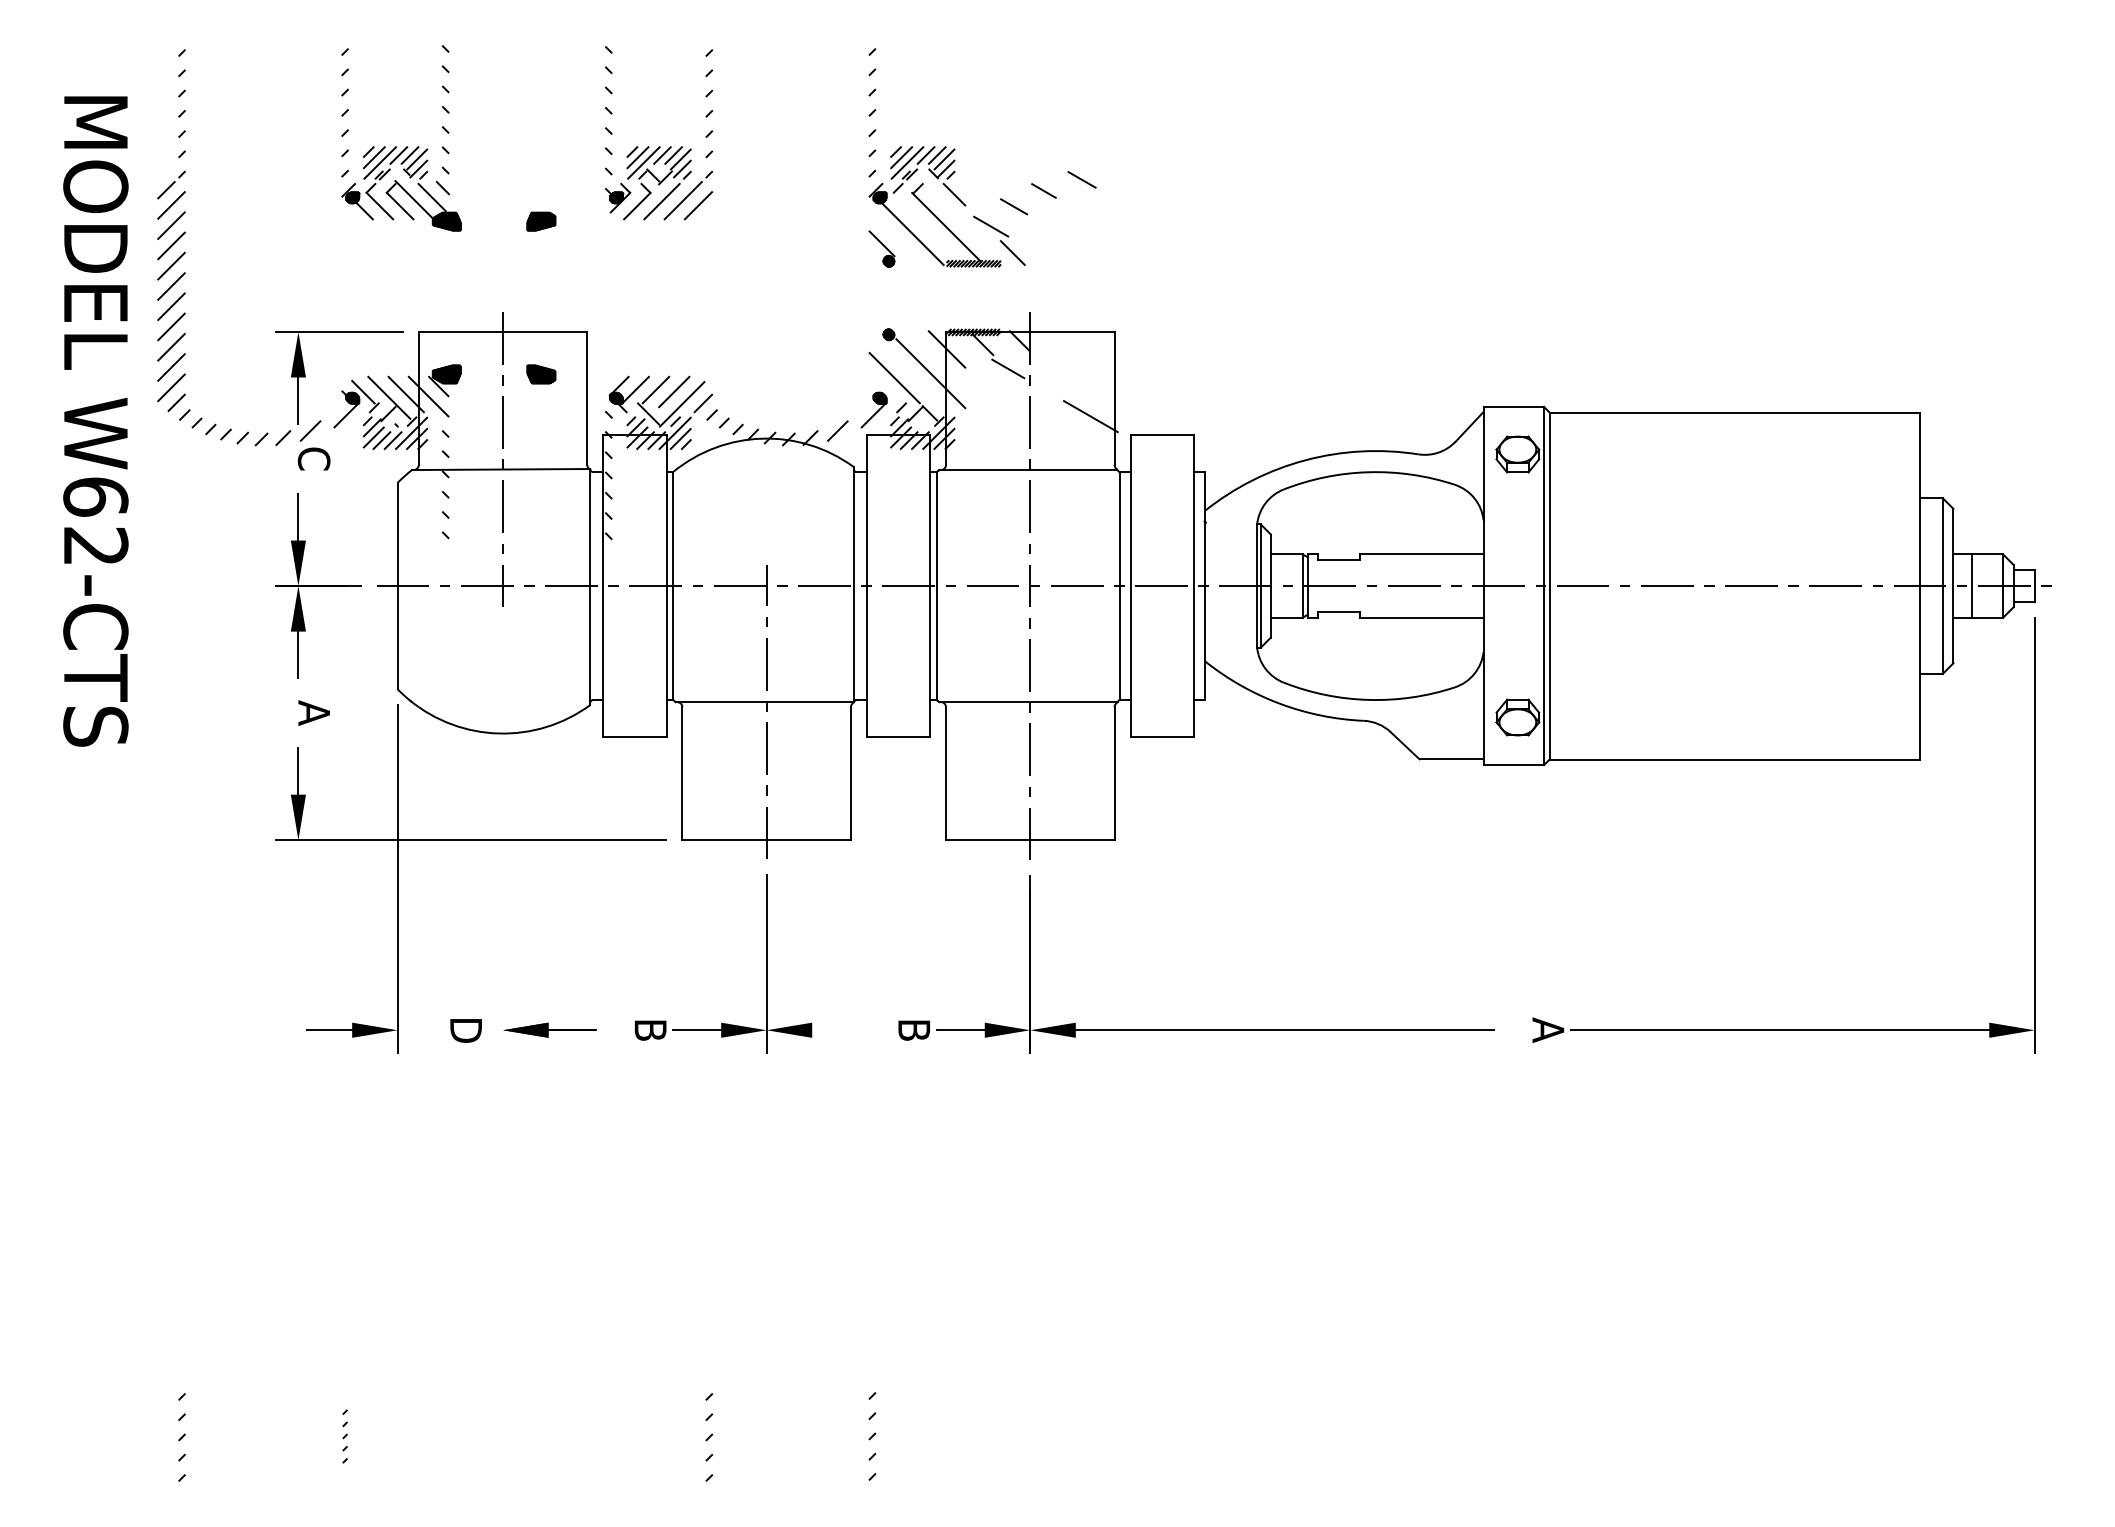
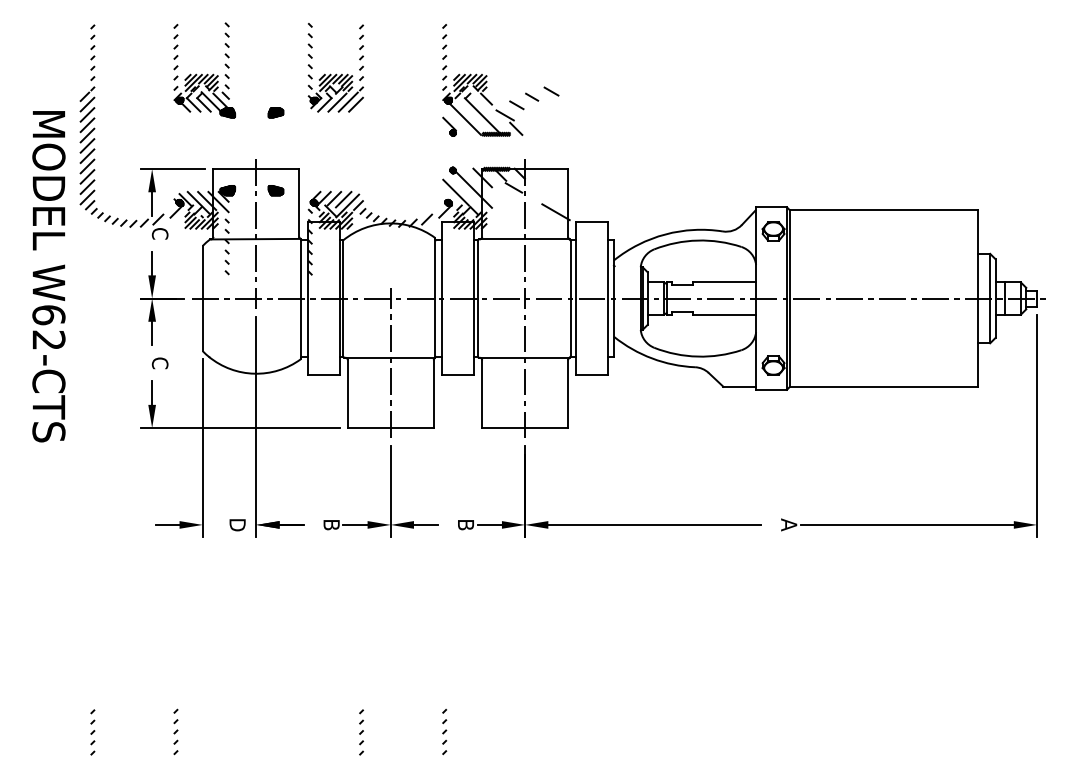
text: (94, 421) -> (48, 276), moved
text: (312, 711) -> (159, 362), A -> C
line: (503, 837) -> (256, 426), added
line: (834, 1029) -> (425, 524), added
part: (344, 1435) -> (175, 731), size x1.67

